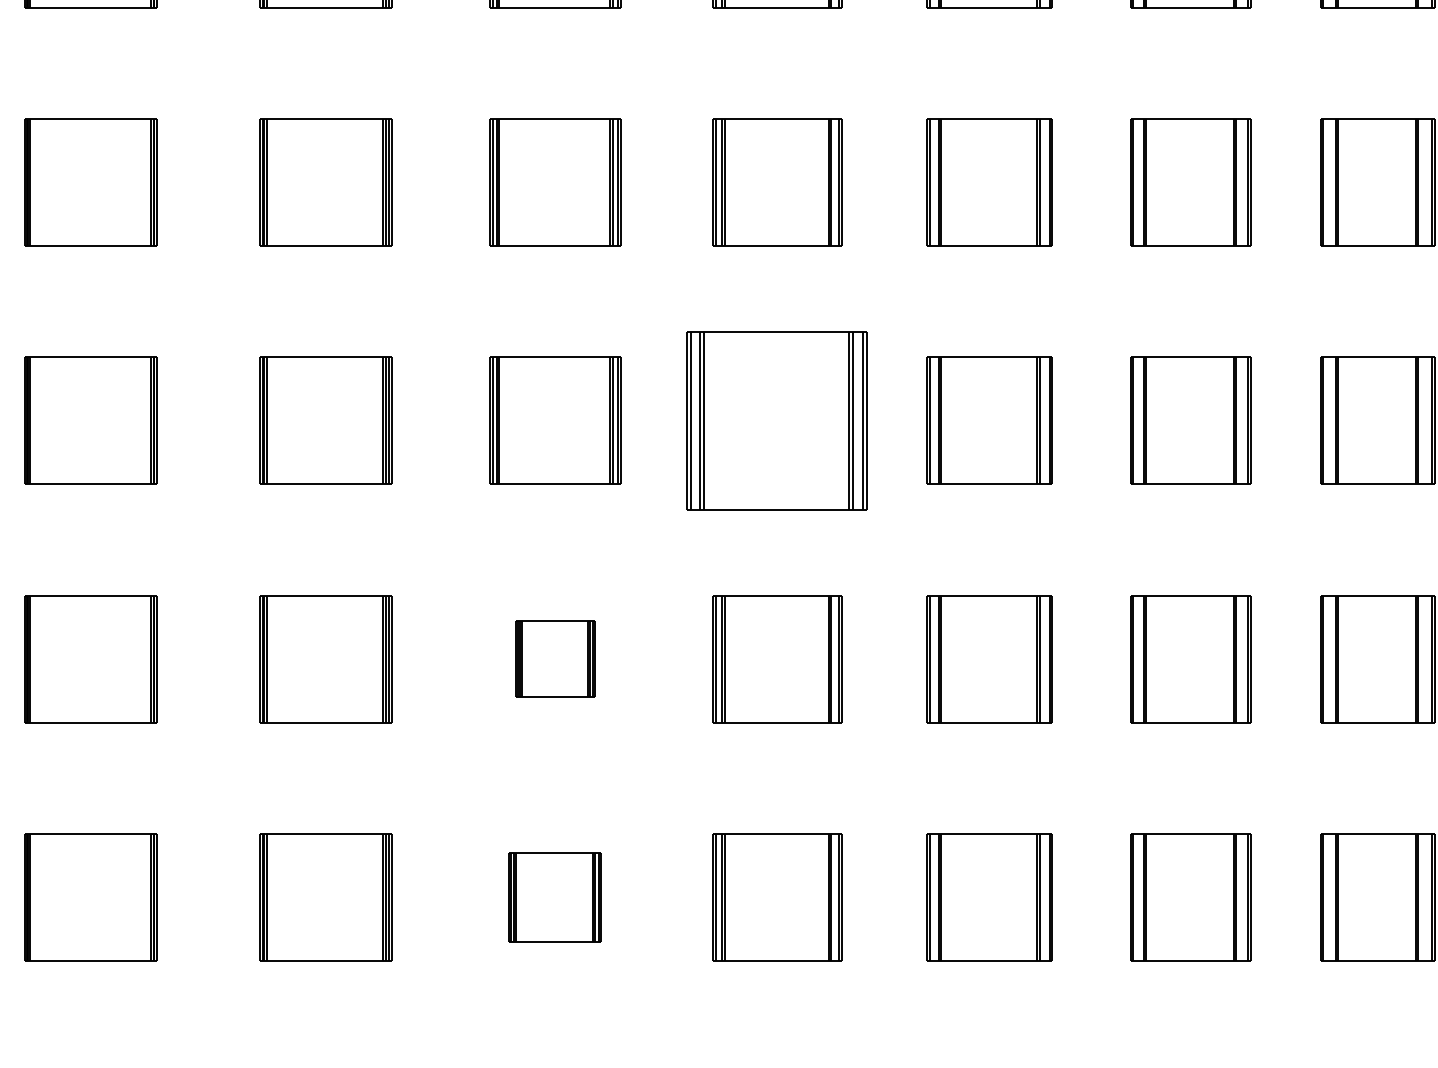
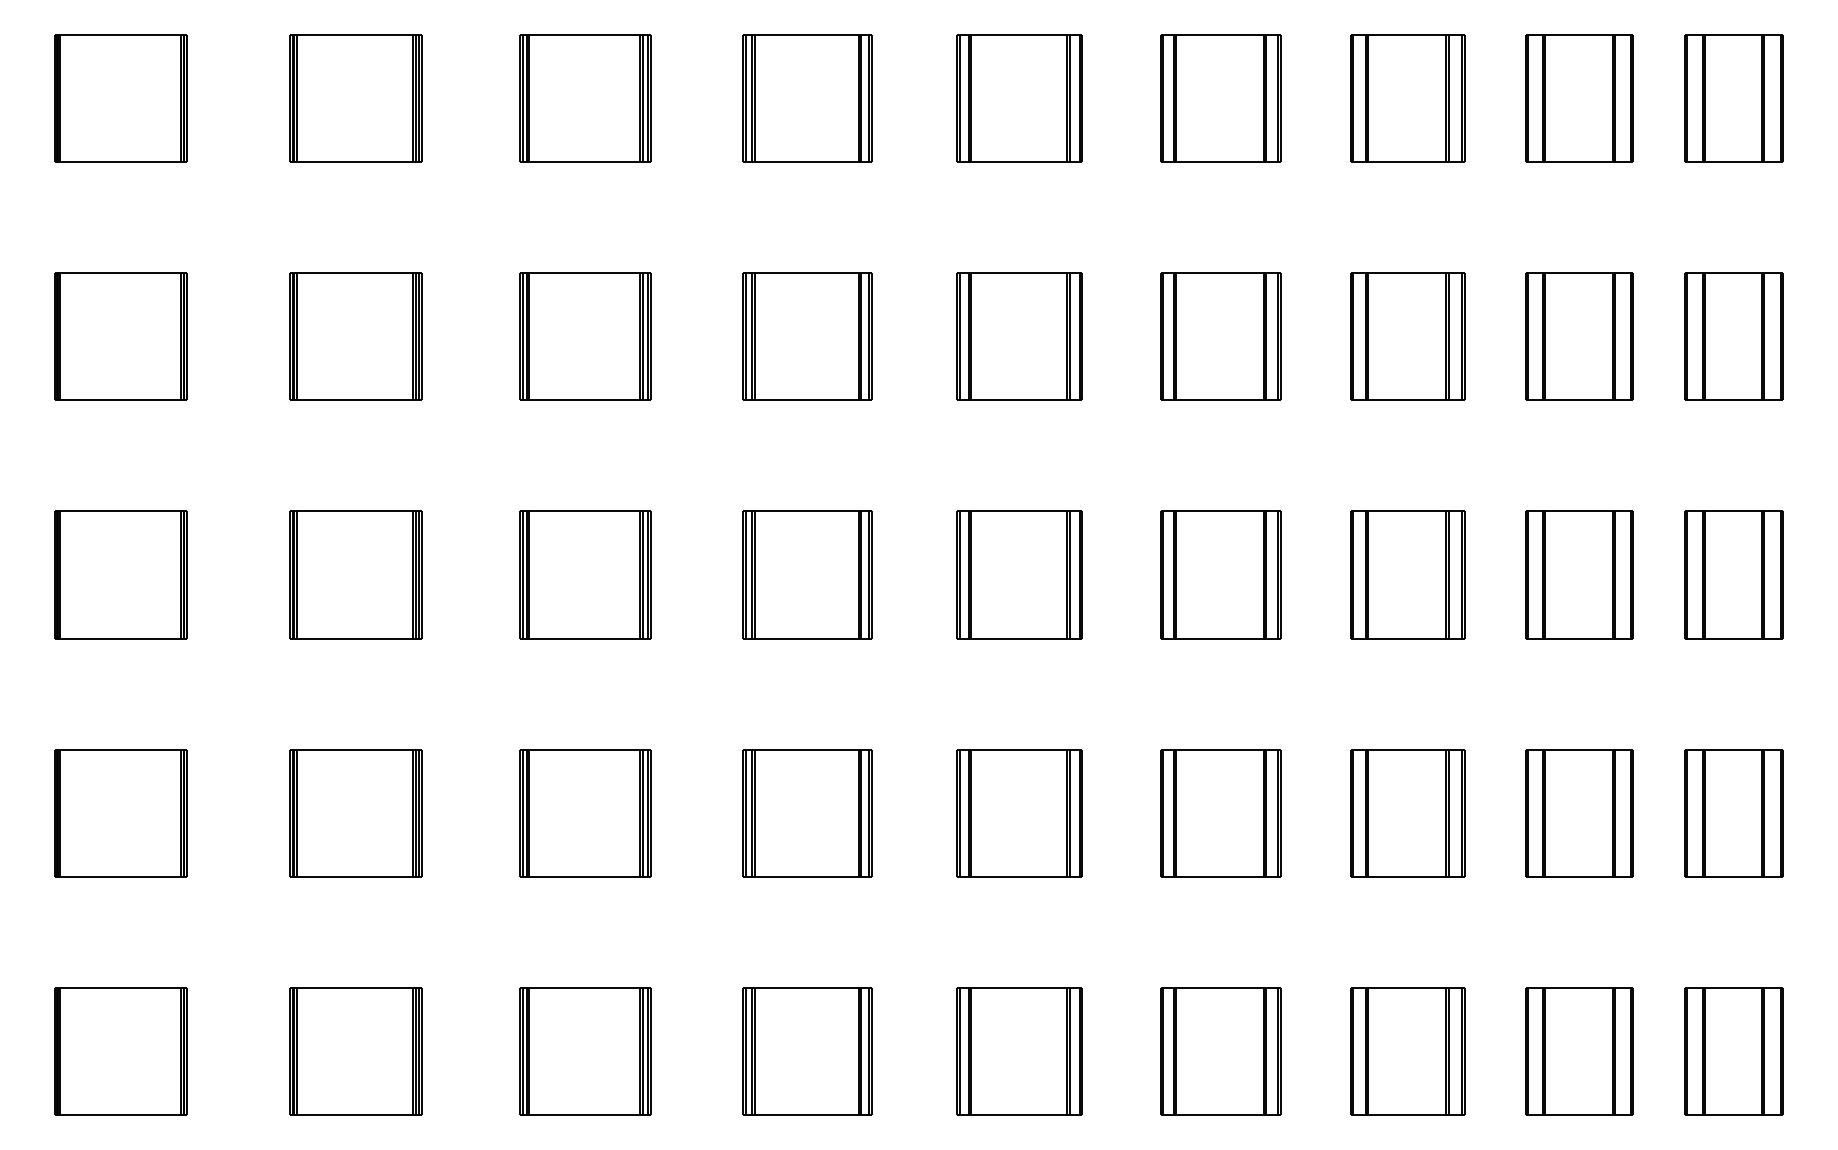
part: (777, 420) -> (807, 574), size x0.71
part: (555, 659) -> (585, 813), size x1.67
part: (555, 897) -> (585, 1051), size x1.43

